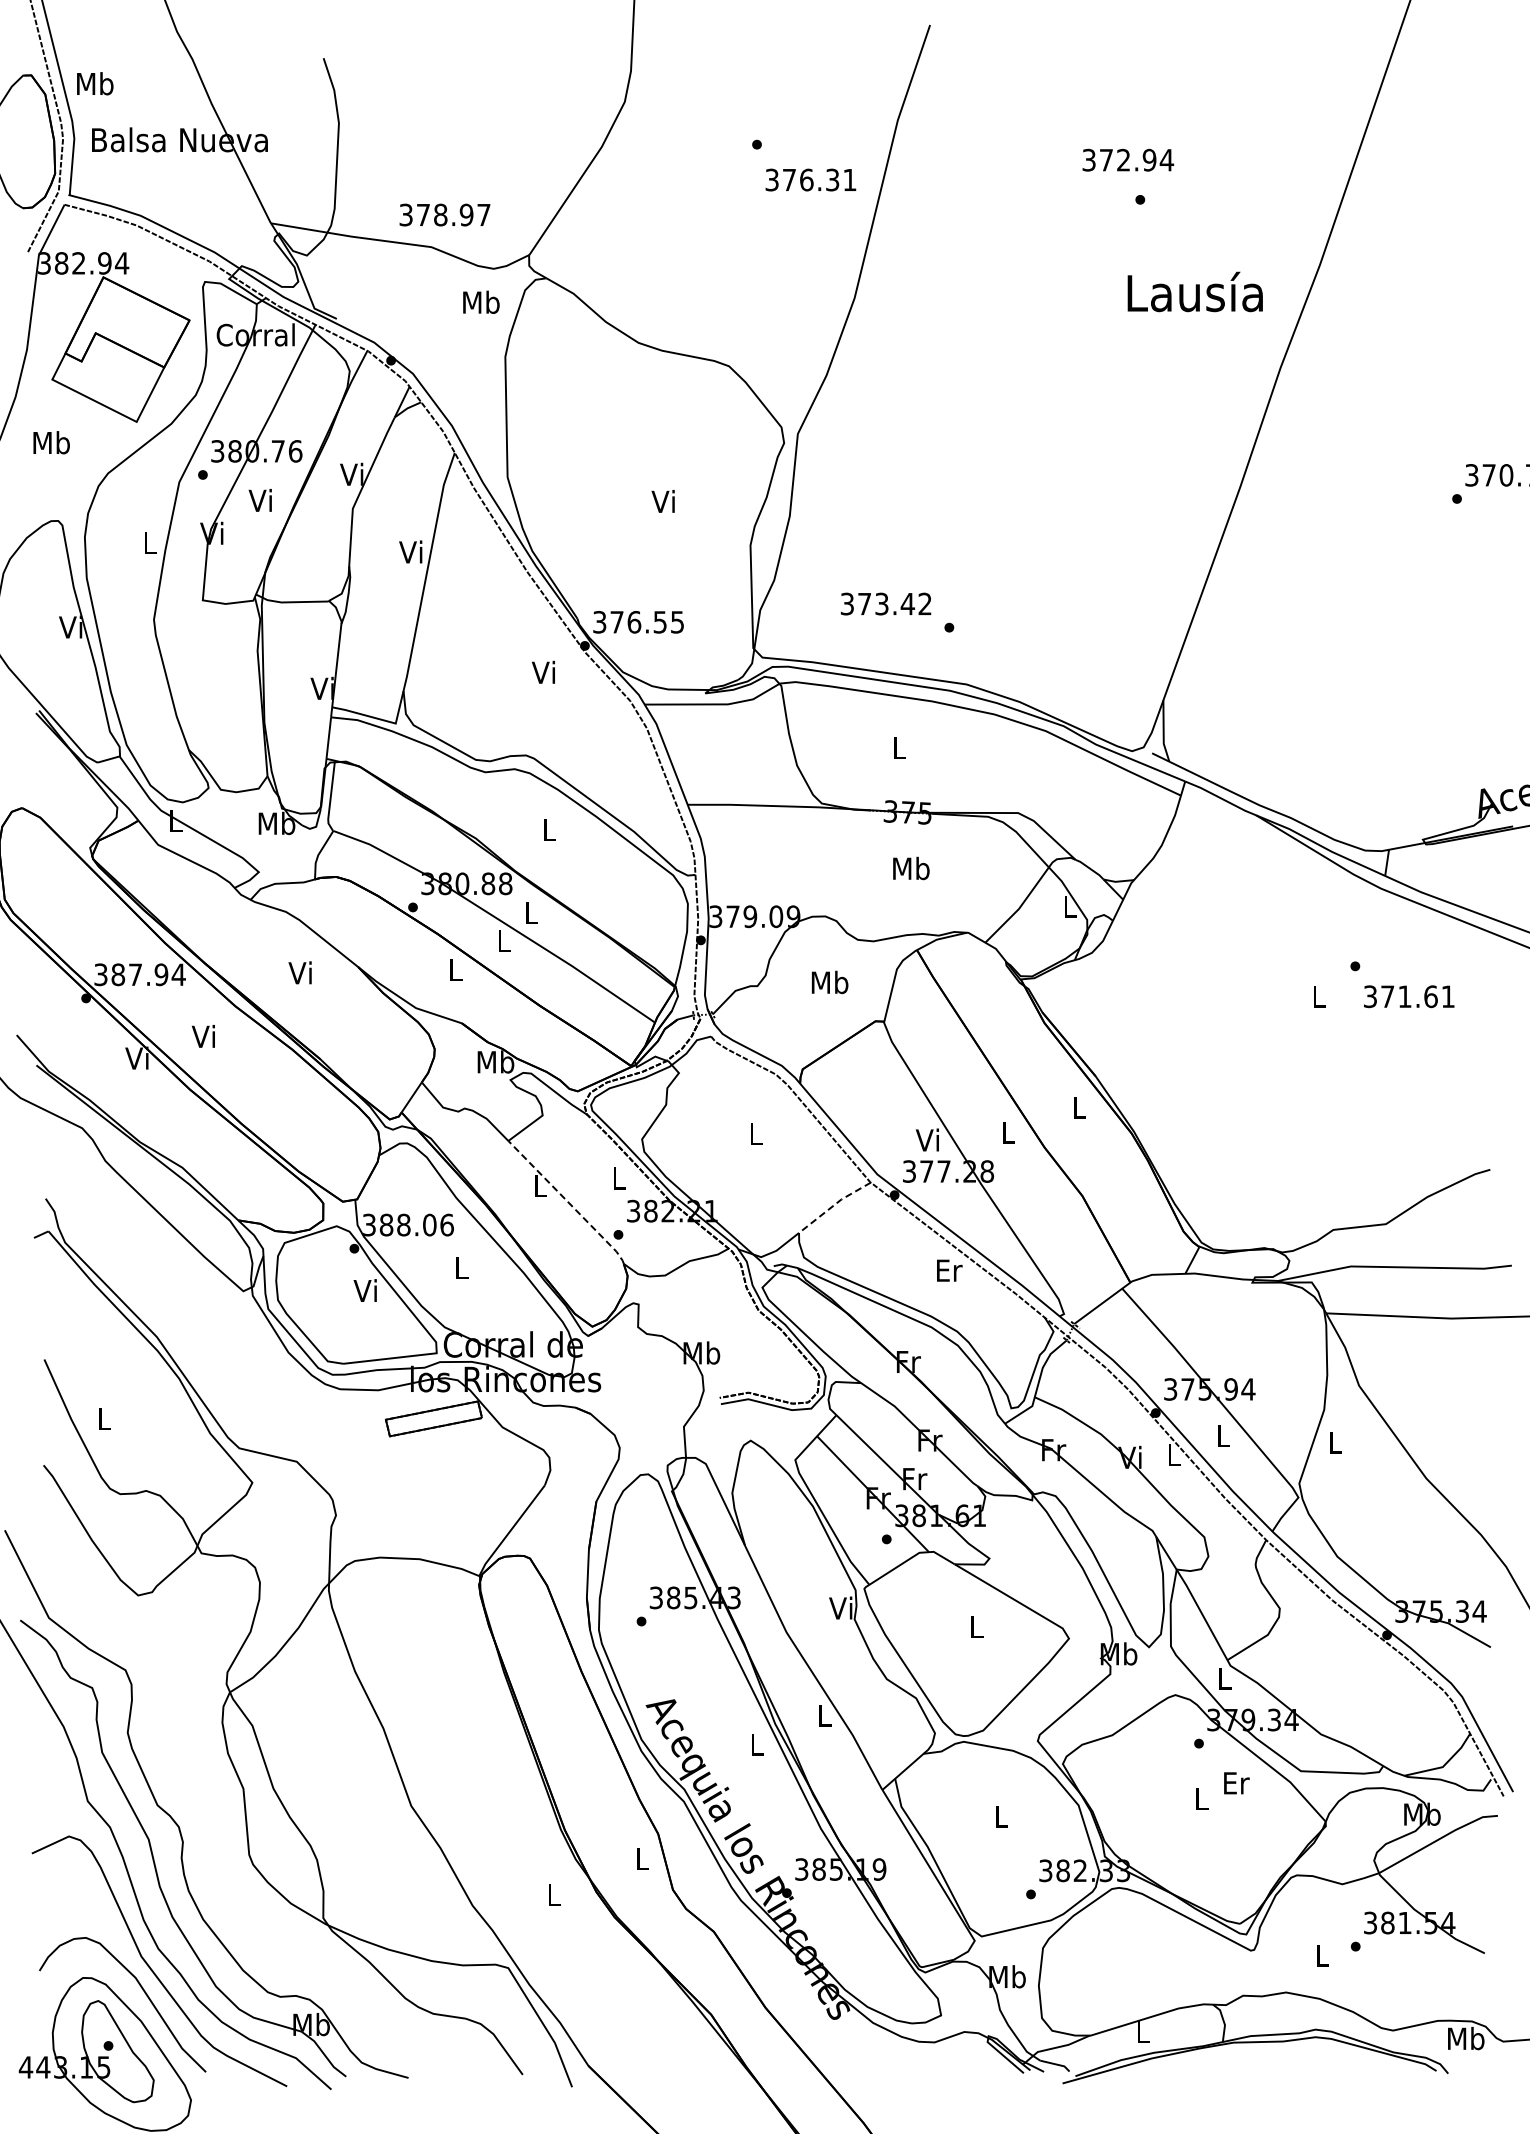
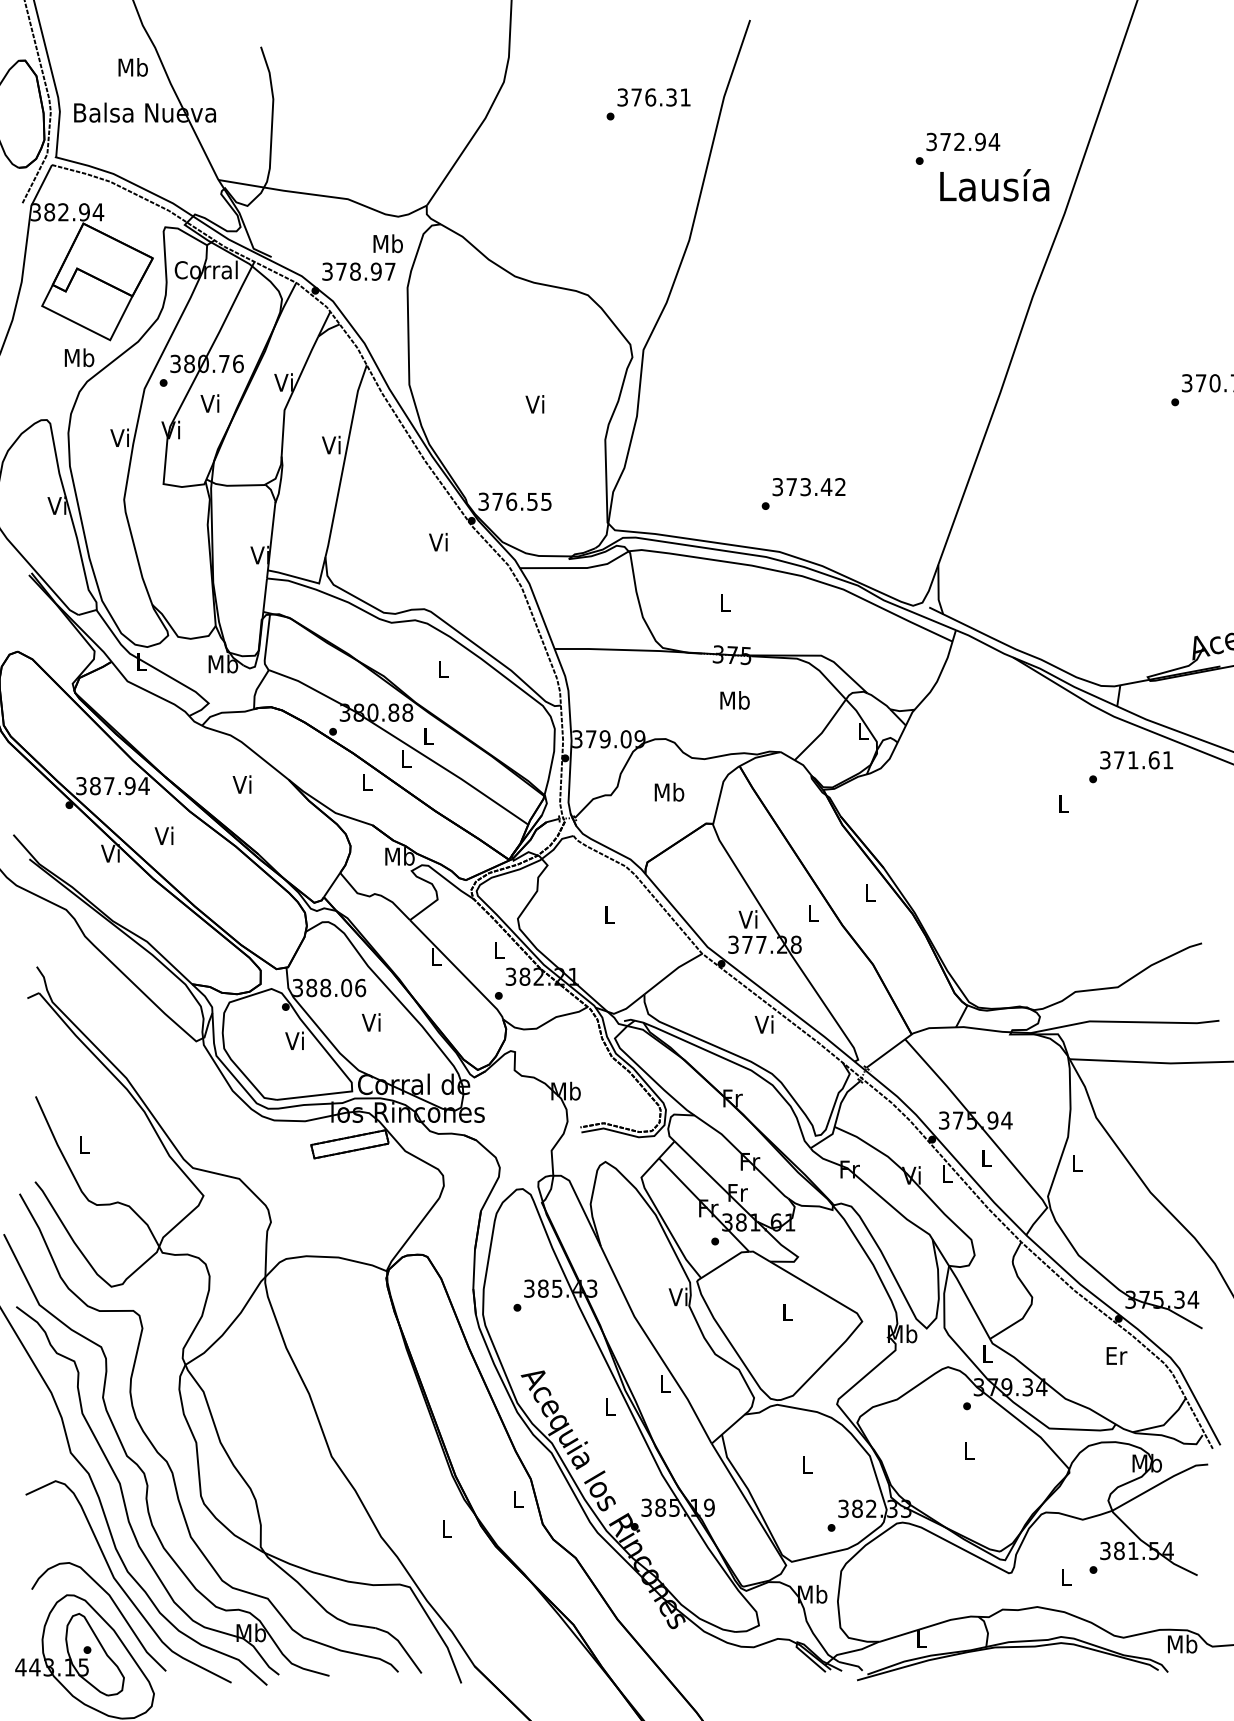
text: (95, 83) -> (133, 67), moved
text: (1128, 159) -> (963, 141), moved
text: (810, 179) -> (653, 97), moved
text: (444, 214) -> (358, 271), moved
text: (1194, 291) -> (994, 184), moved
text: (51, 442) -> (79, 357), moved
text: (147, 542) -> (118, 437), L -> Vi
text: (885, 603) -> (808, 486), moved
text: (1409, 996) -> (1136, 760), moved
line: (568, 1202) -> (458, 969), dashed -> solid
line: (833, 1205) -> (672, 972), dashed -> solid
text: (459, 1267) -> (370, 1022), L -> Vi
text: (948, 1269) -> (765, 1023), Er -> Vi
text: (1236, 1783) -> (1116, 1356), moved
curve: (207, 1811) -> (167, 1461), added

